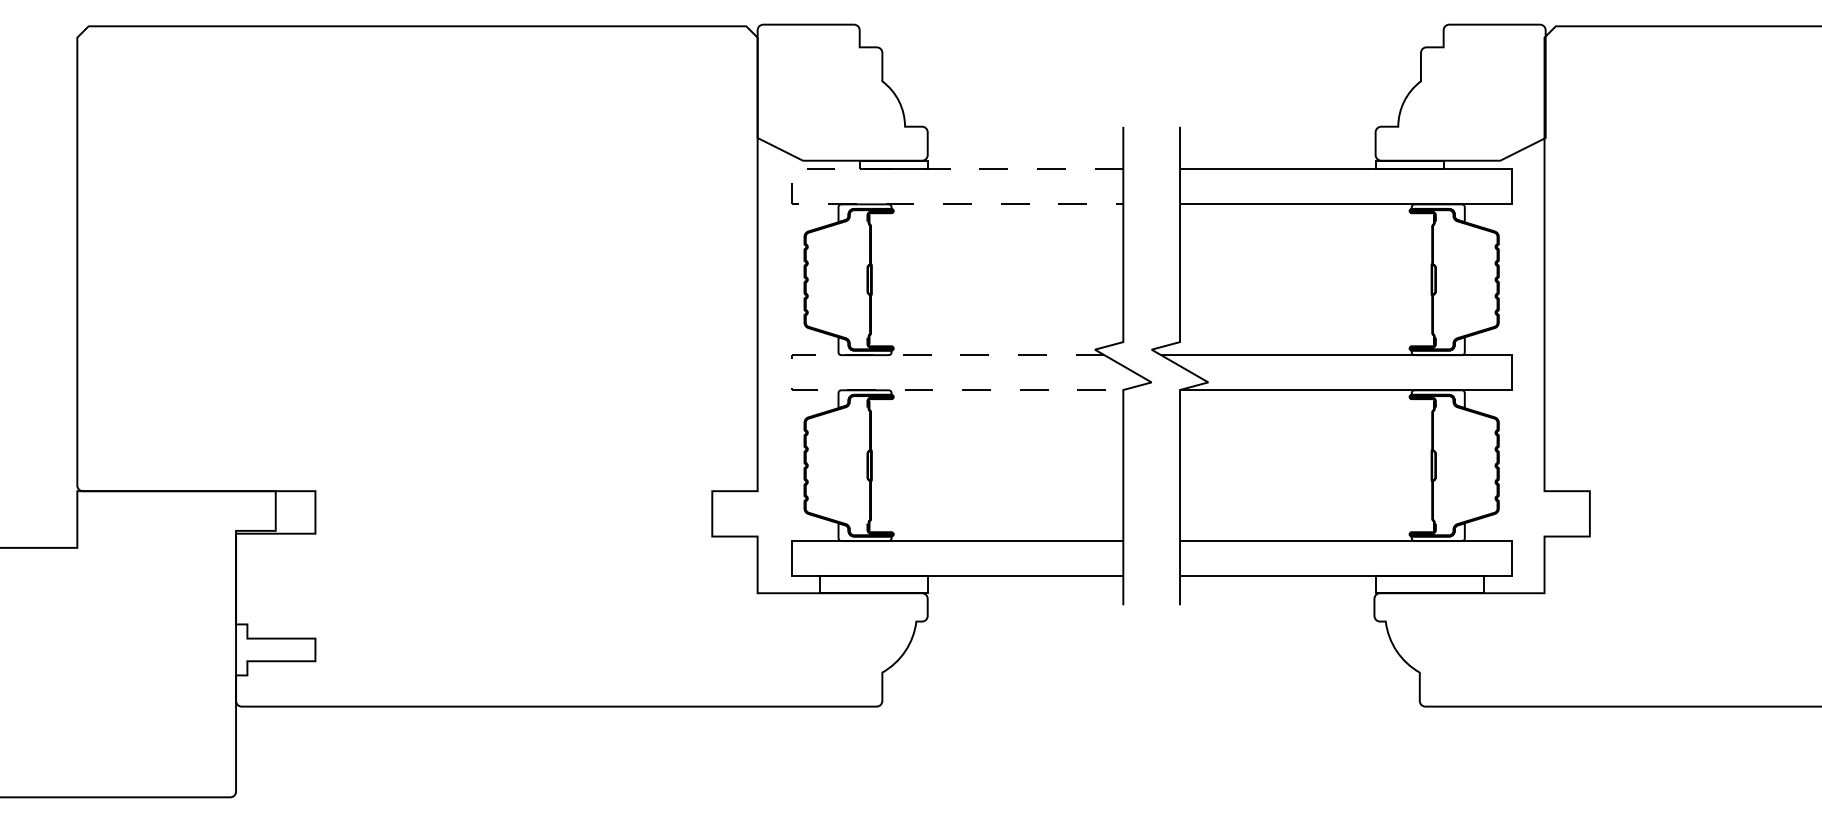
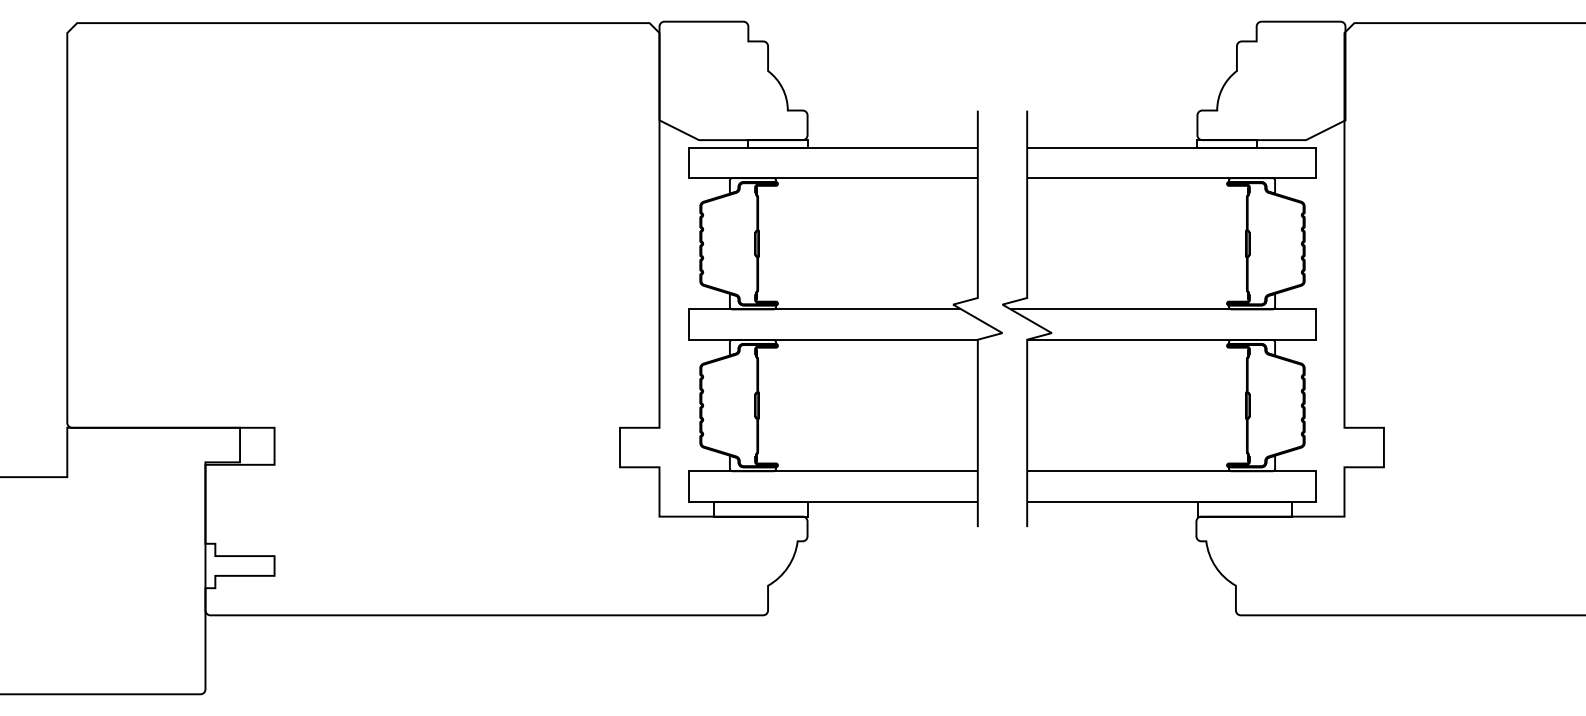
line: (791, 186) -> (688, 162), dashed -> solid
line: (791, 382) -> (688, 333), dashed -> solid

